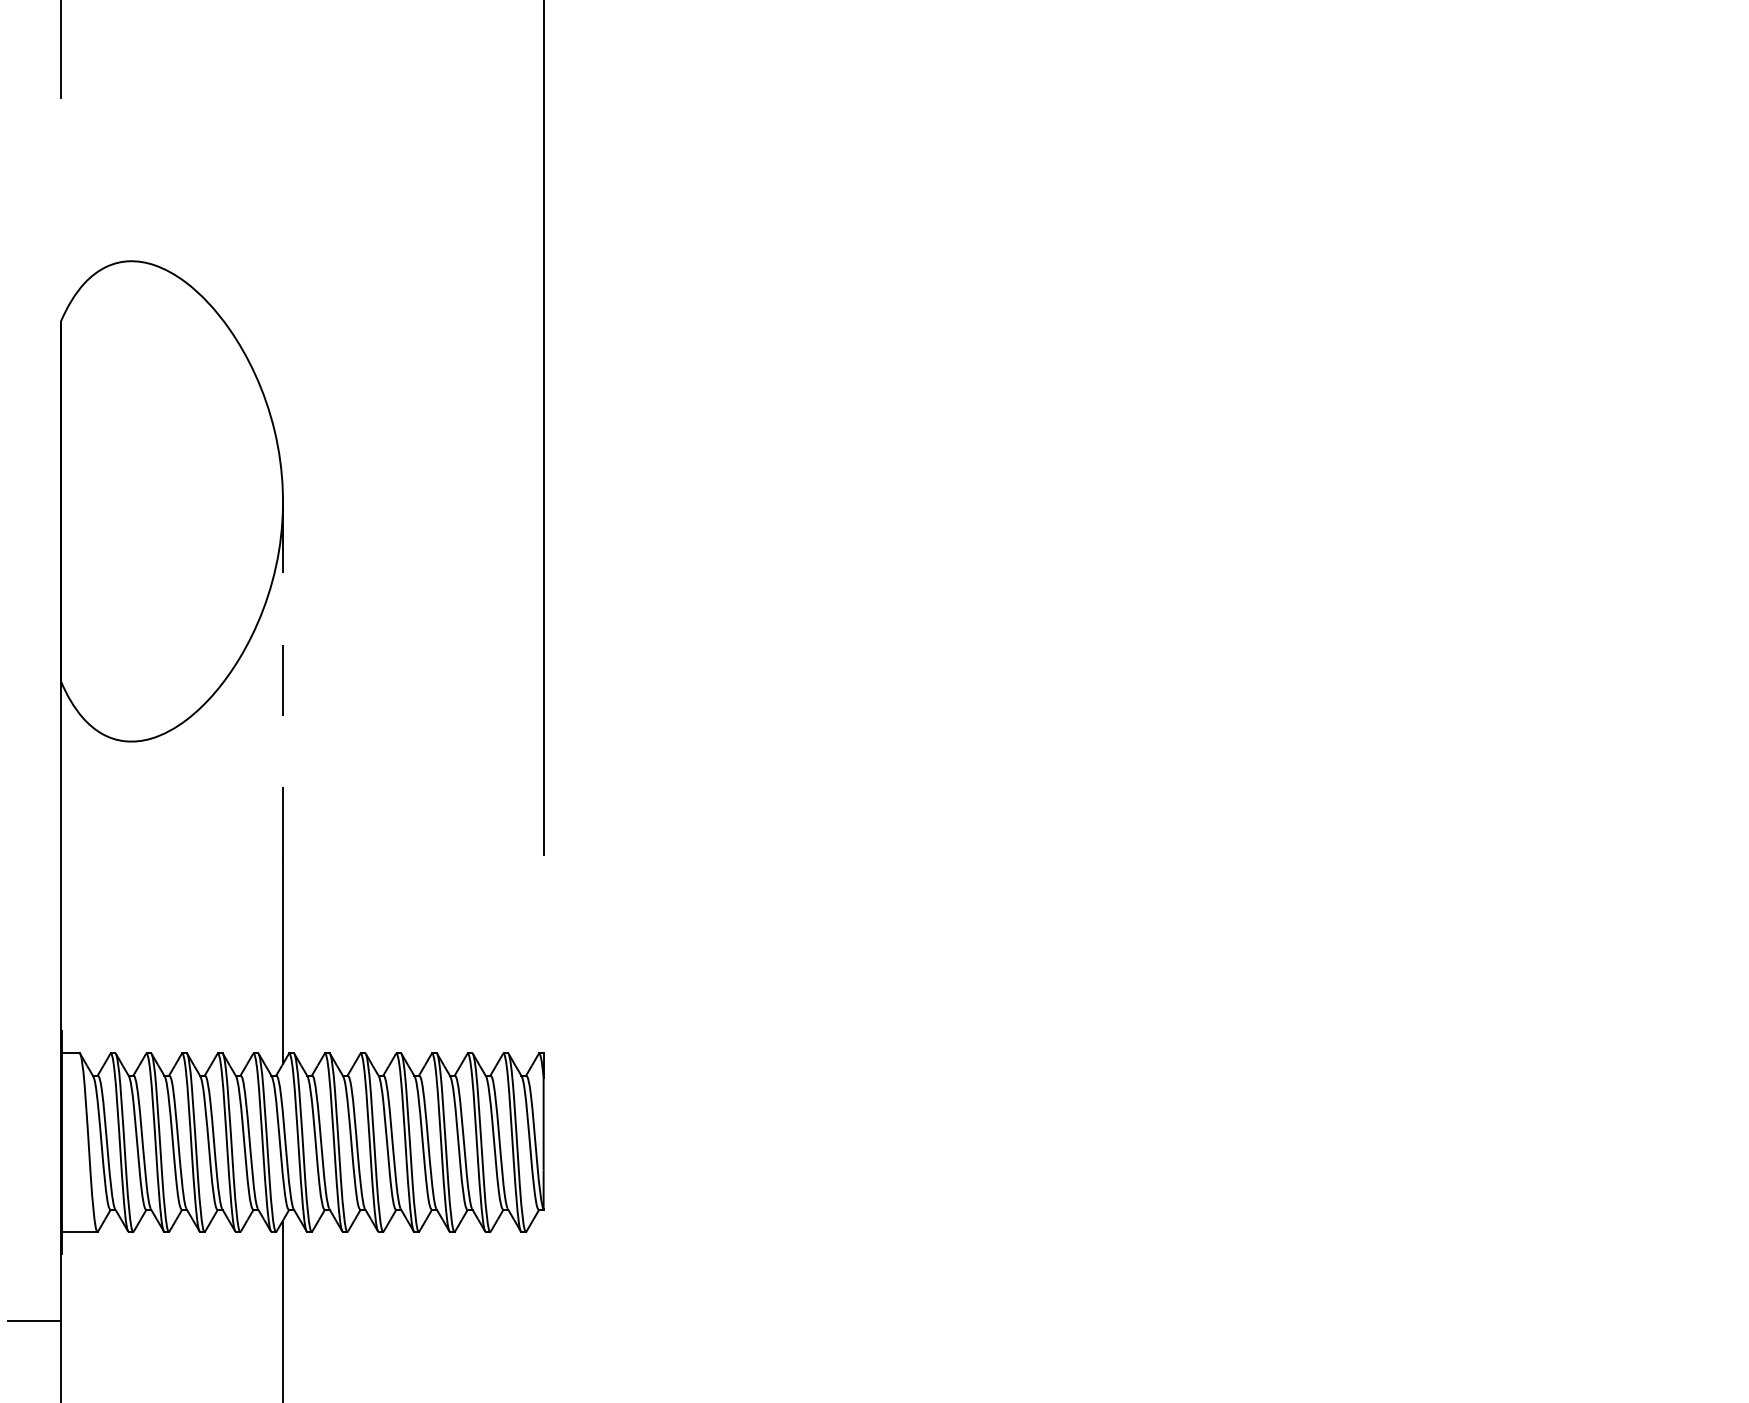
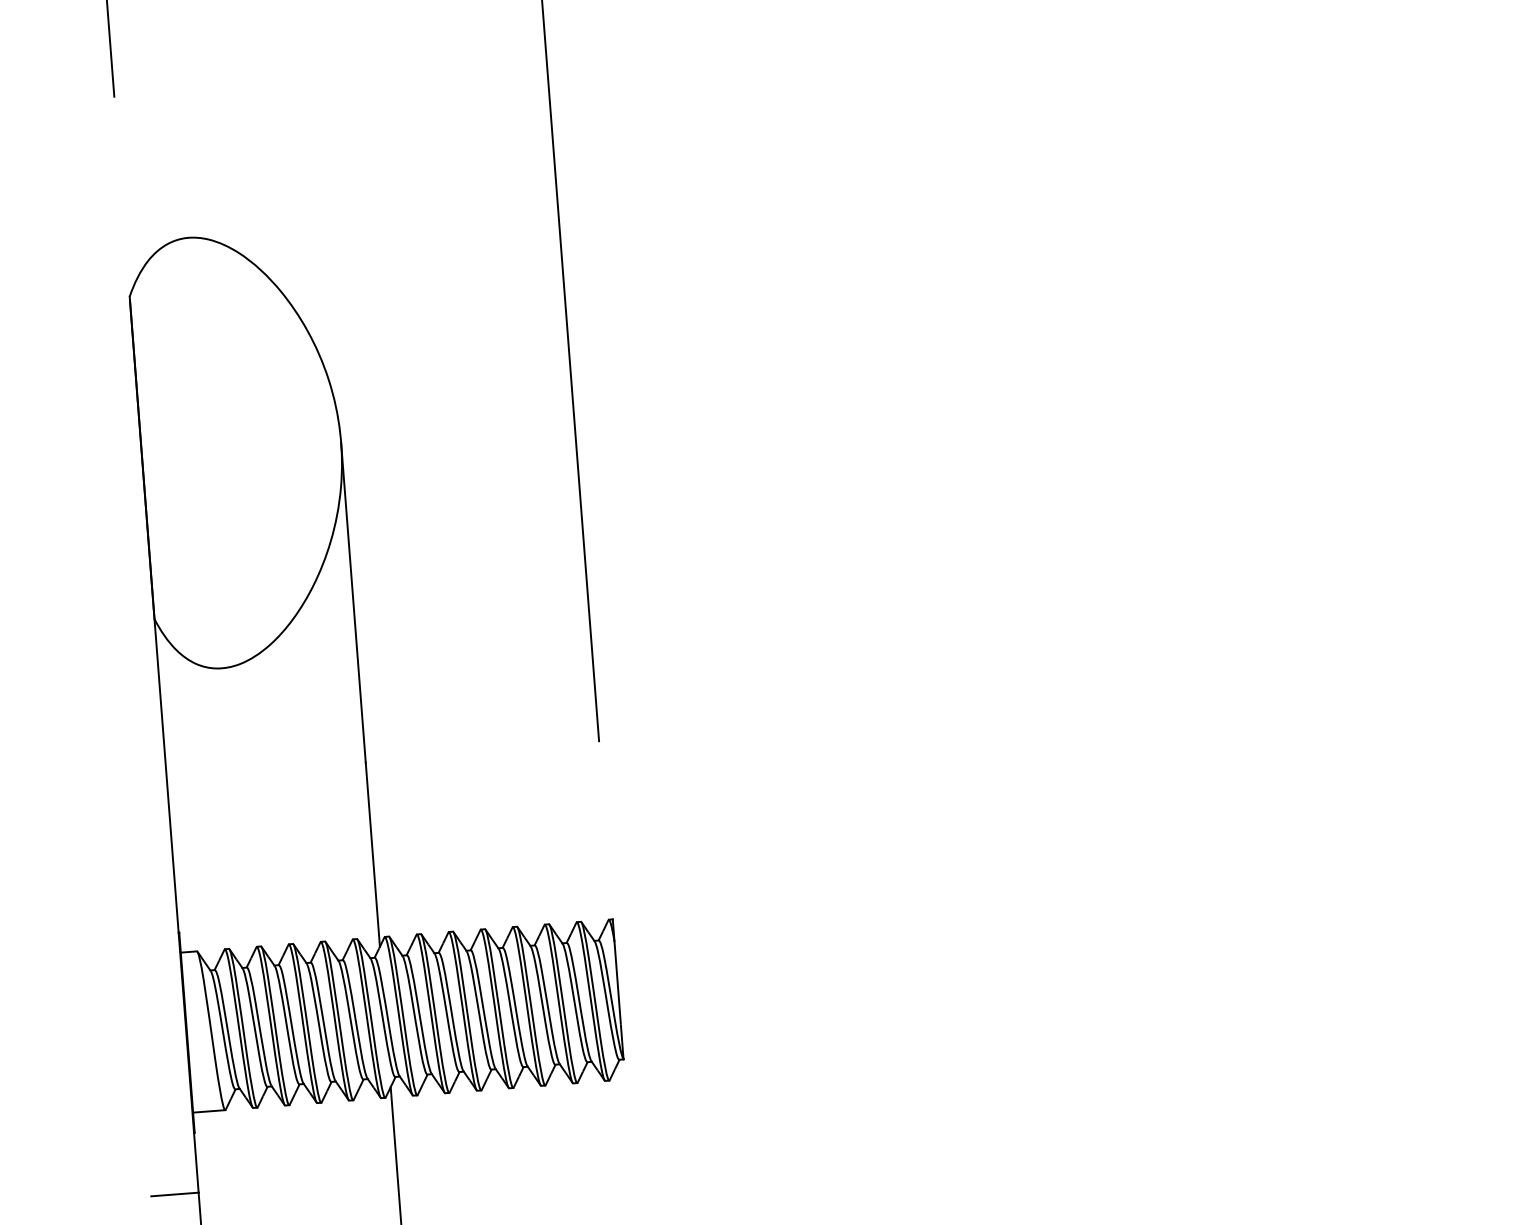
line: (283, 680) -> (353, 603), dashed -> solid

